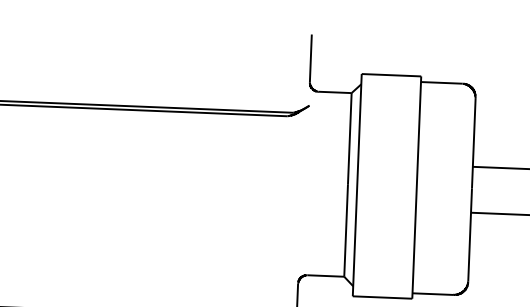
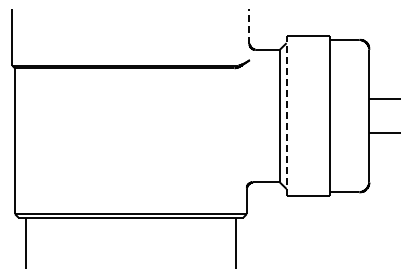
line: (310, 57) -> (249, 25), solid -> dashed
line: (357, 184) -> (286, 115), solid -> dashed

